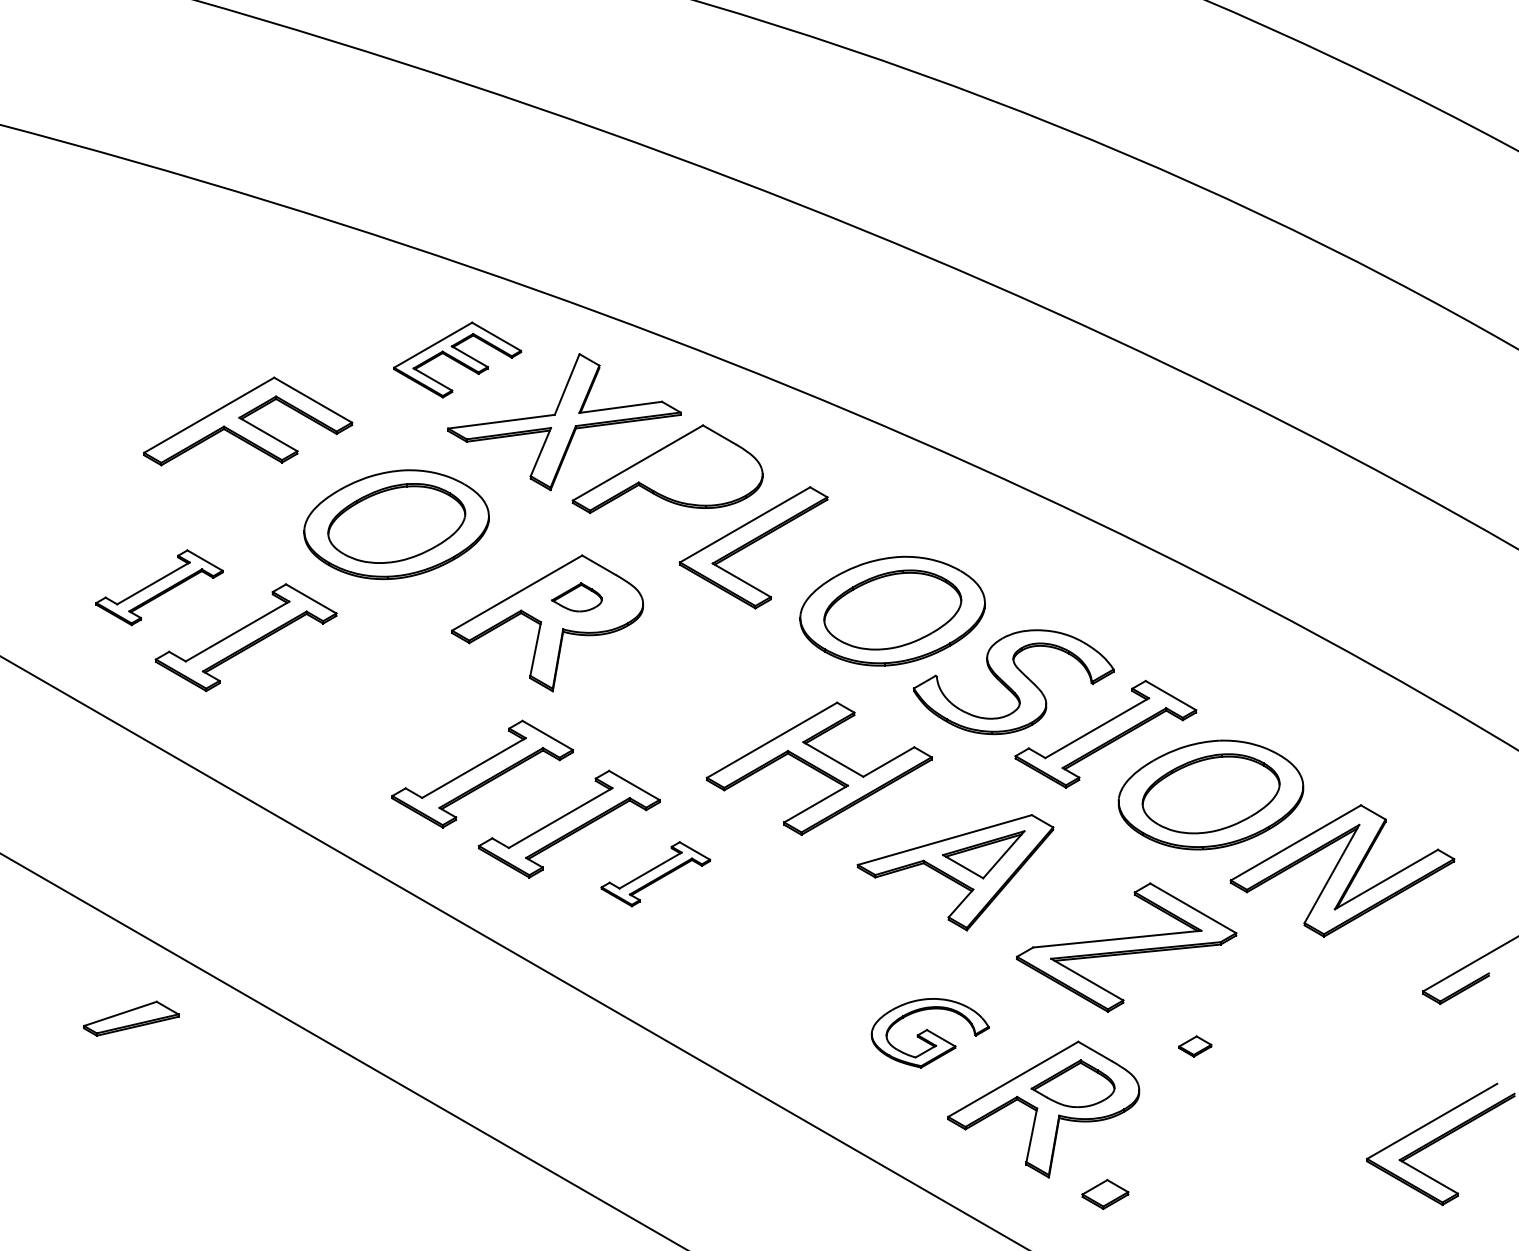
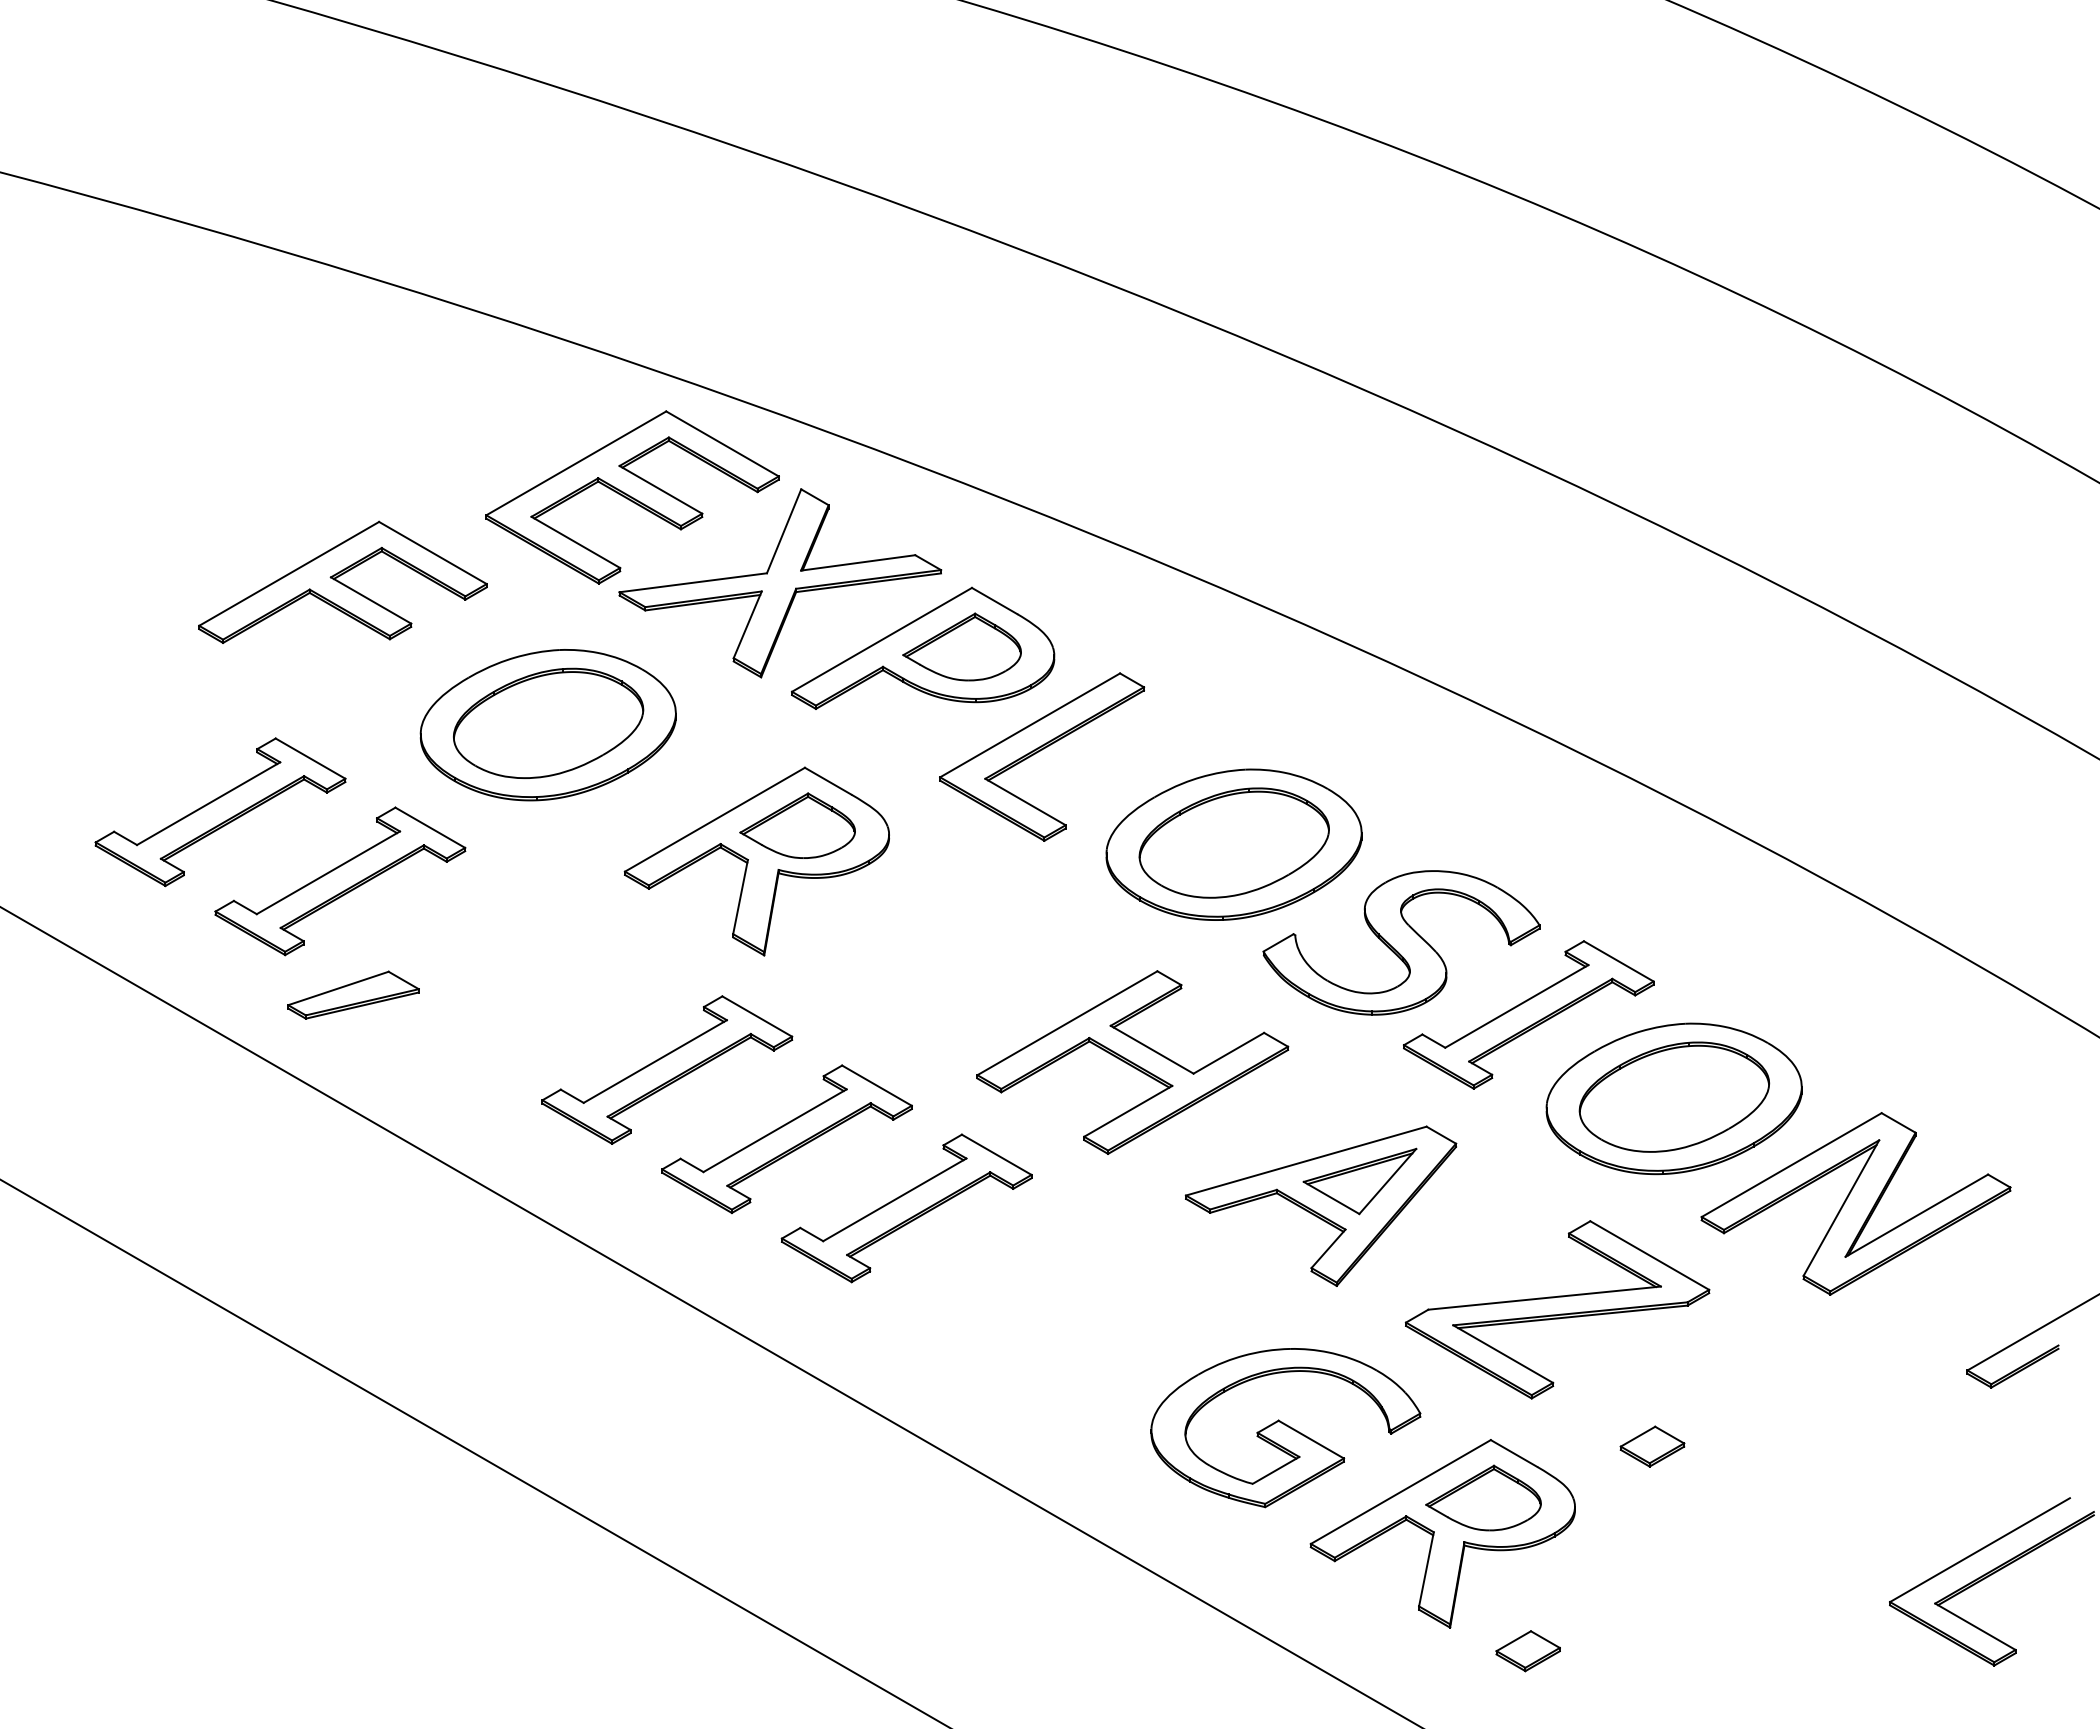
part: (457, 360) -> (632, 497), size x1.67
part: (695, 467) -> (961, 646), added
part: (159, 587) -> (220, 812), size x1.43
part: (576, 597) -> (797, 825), size x1.67
part: (655, 874) -> (906, 1208), size x1.67
part: (131, 1018) -> (353, 994), moved
part: (929, 1033) -> (1285, 1428), size x1.67
part: (1195, 1046) -> (1652, 1446), size x1.43

